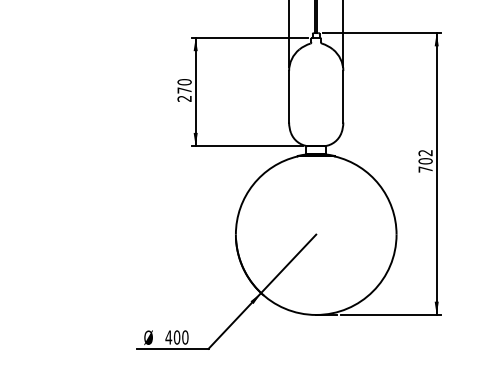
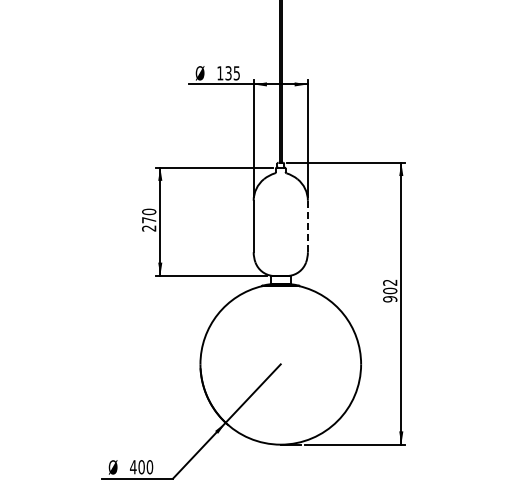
line: (342, 96) -> (307, 226), solid -> dashed
text: (425, 169) -> (390, 299), 702 -> 902

